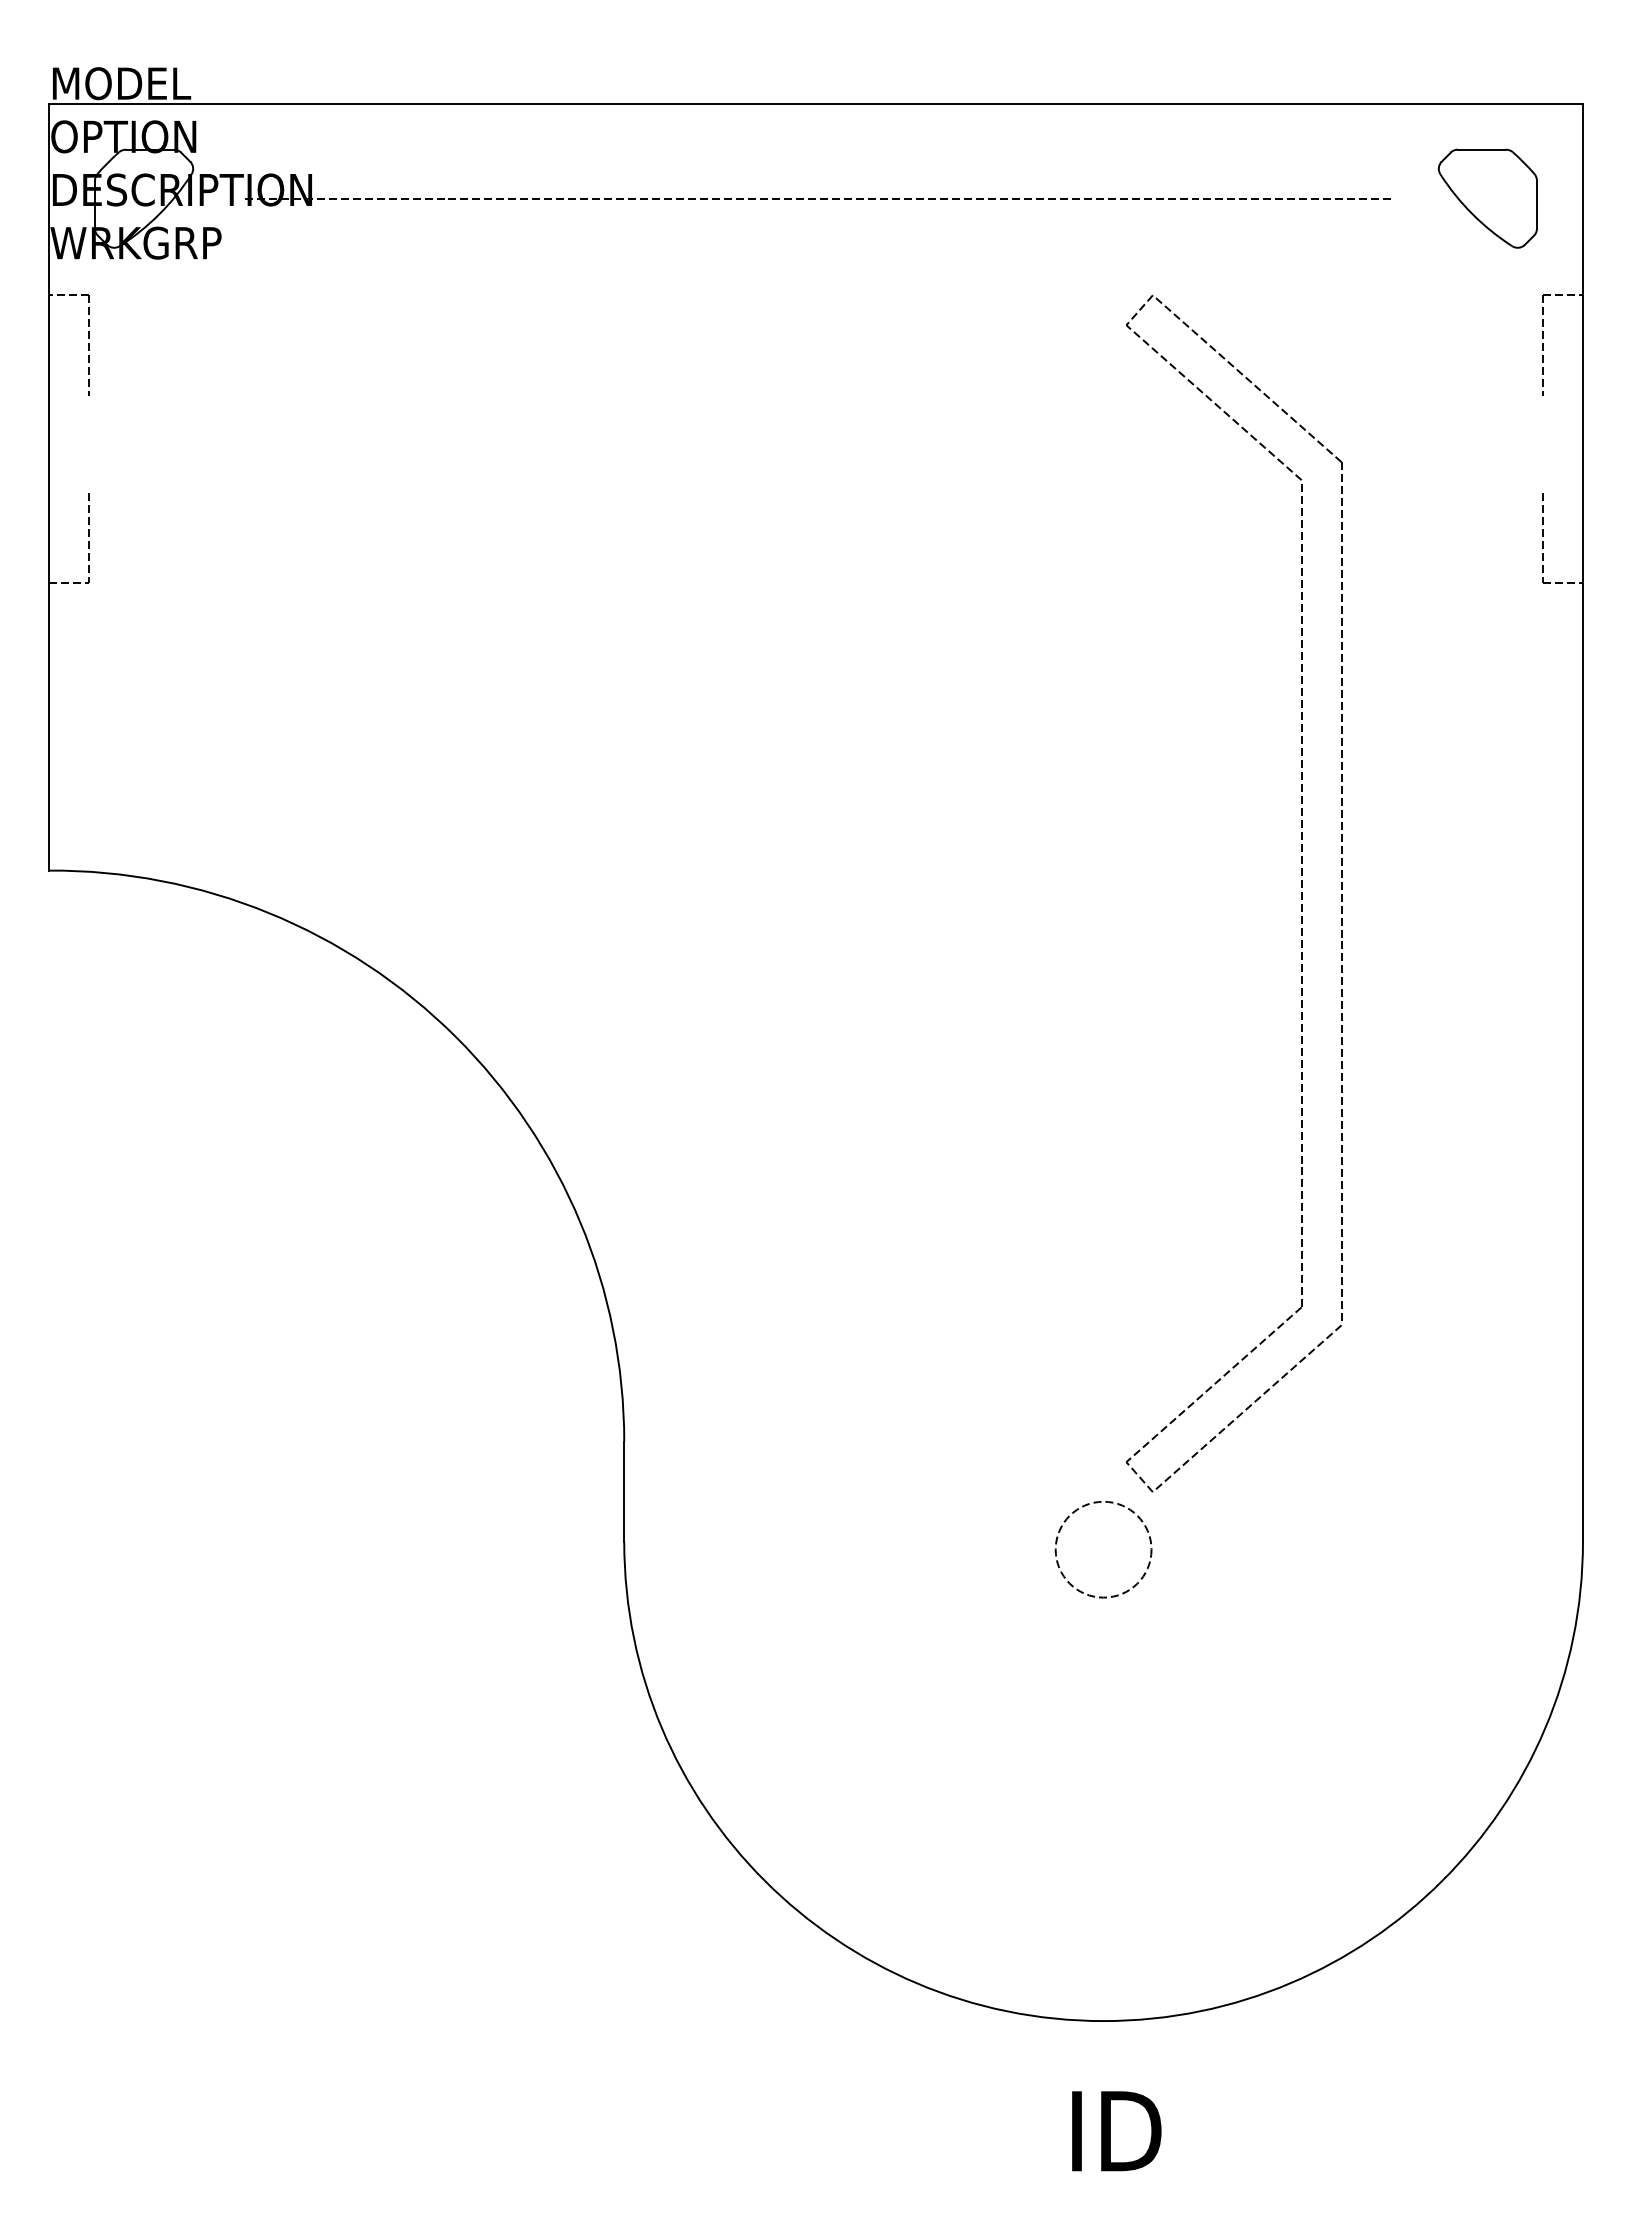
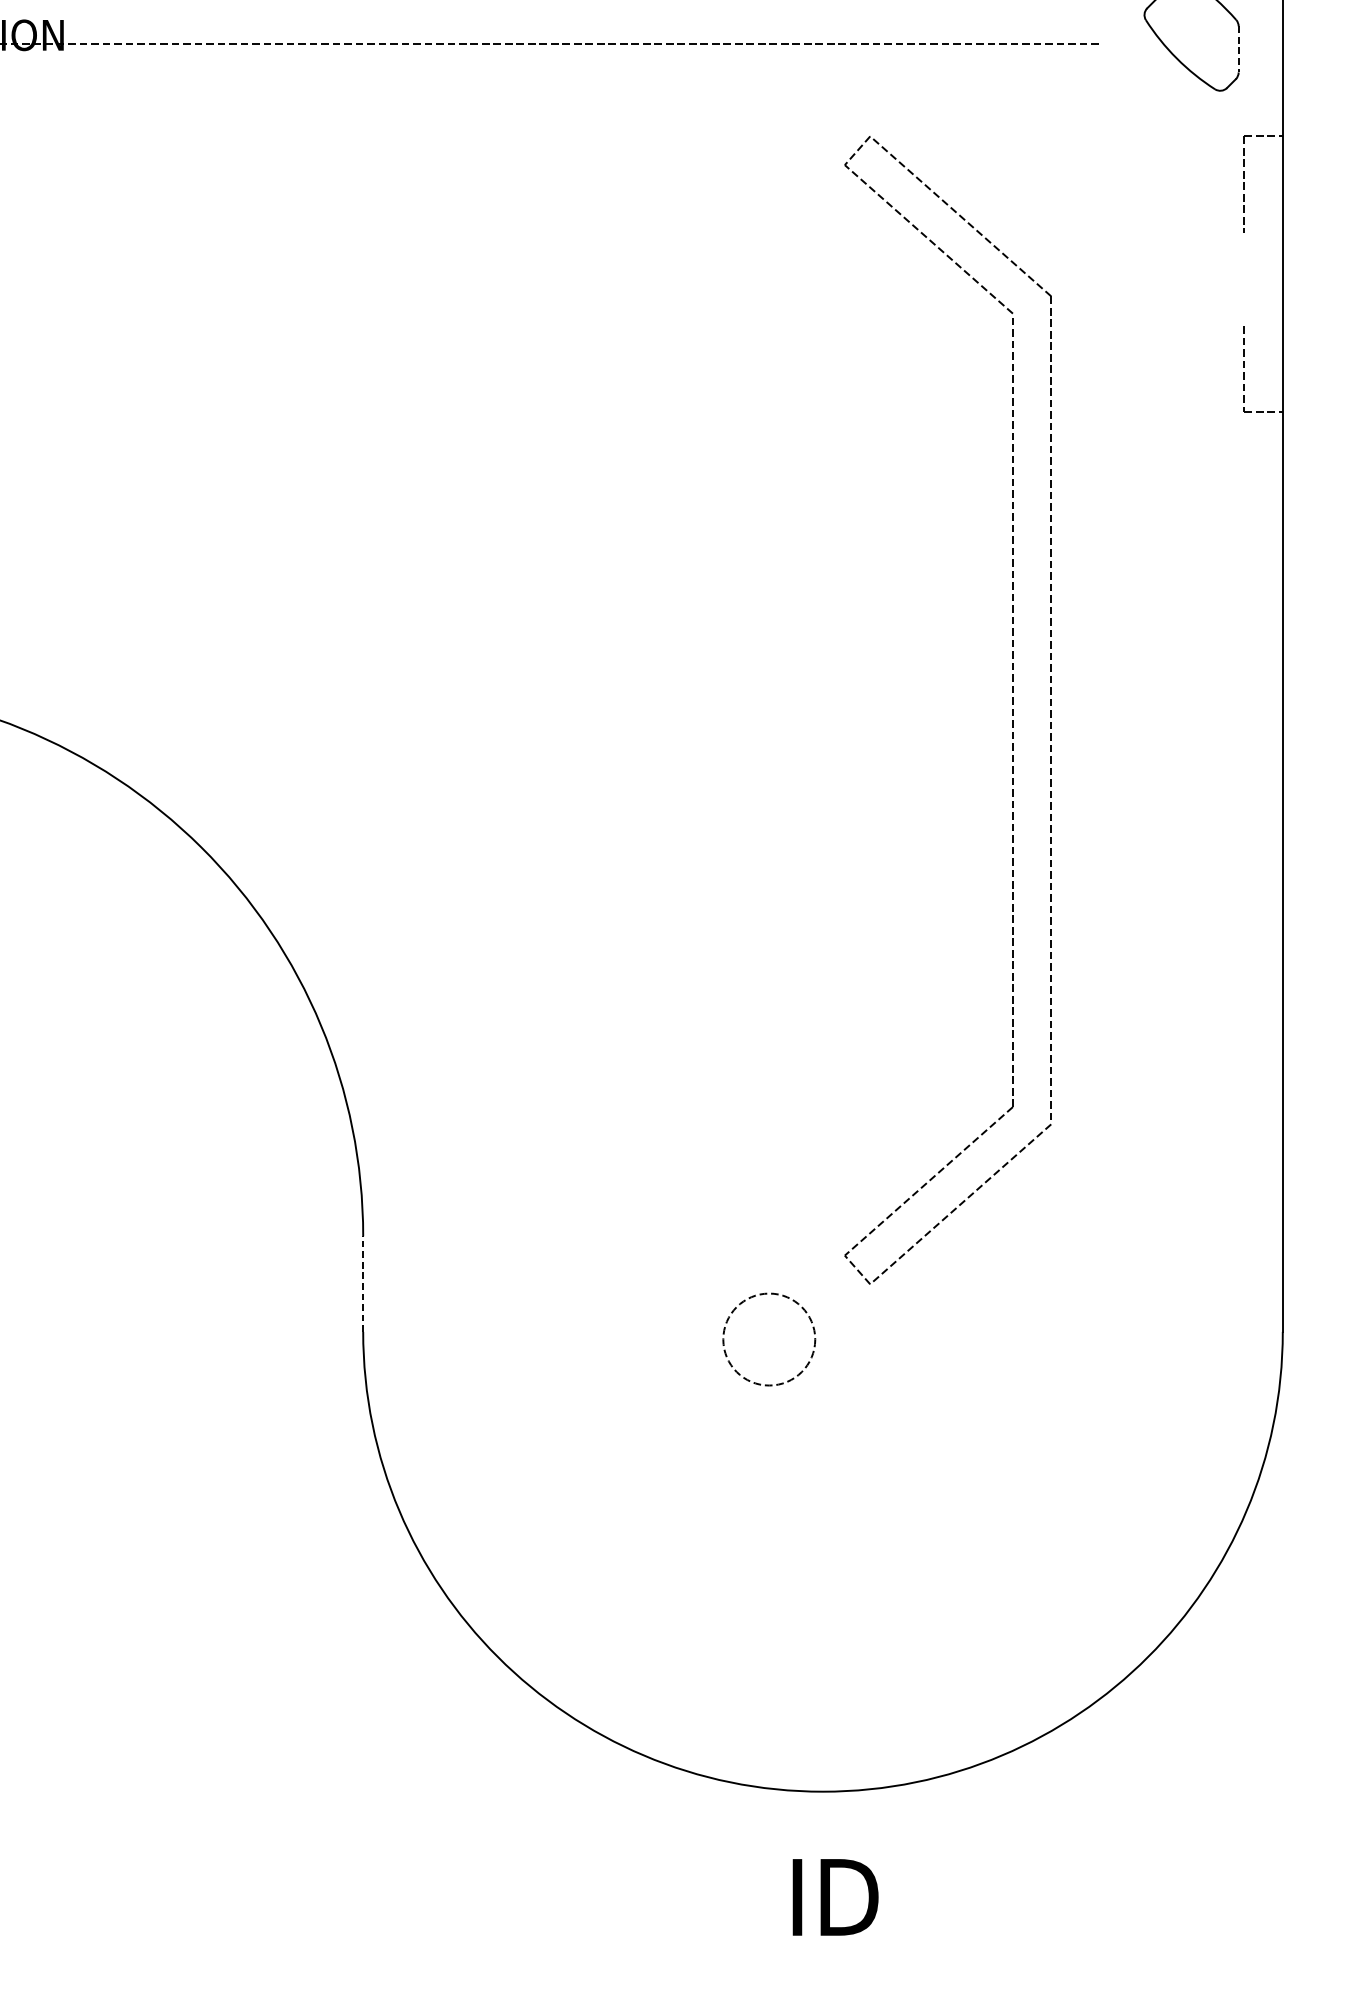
line: (1536, 205) -> (1238, 50), solid -> dashed
line: (624, 1491) -> (363, 1283), solid -> dashed
circle: (1103, 1549) -> (769, 1339), moved

